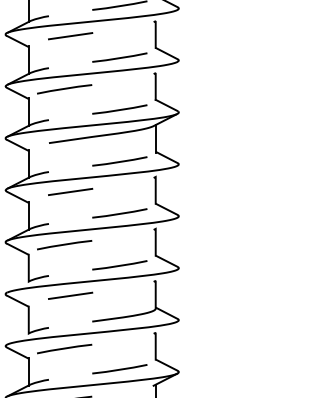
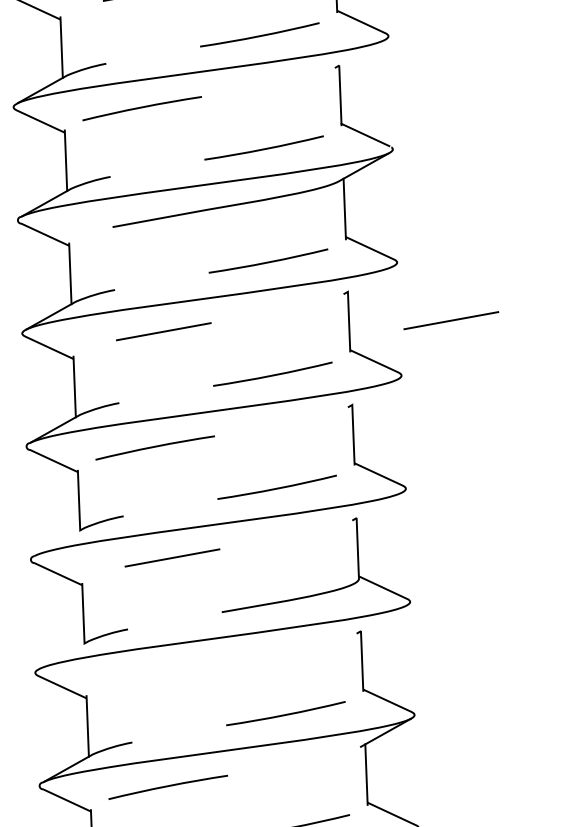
line: (202, 191) -> (451, 319), added
line: (64, 348) -> (163, 673), removed

